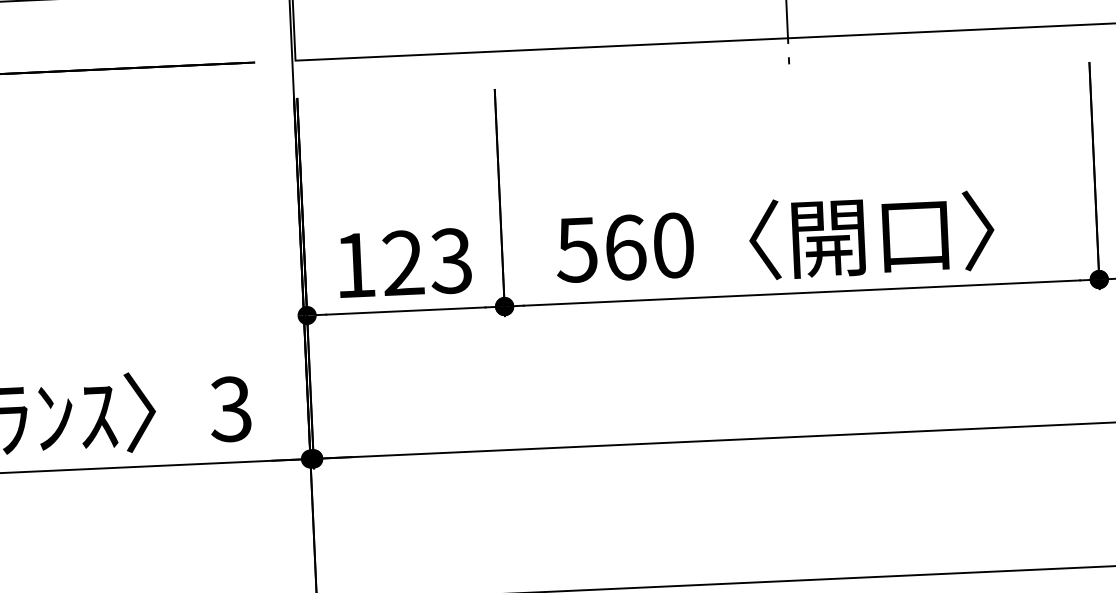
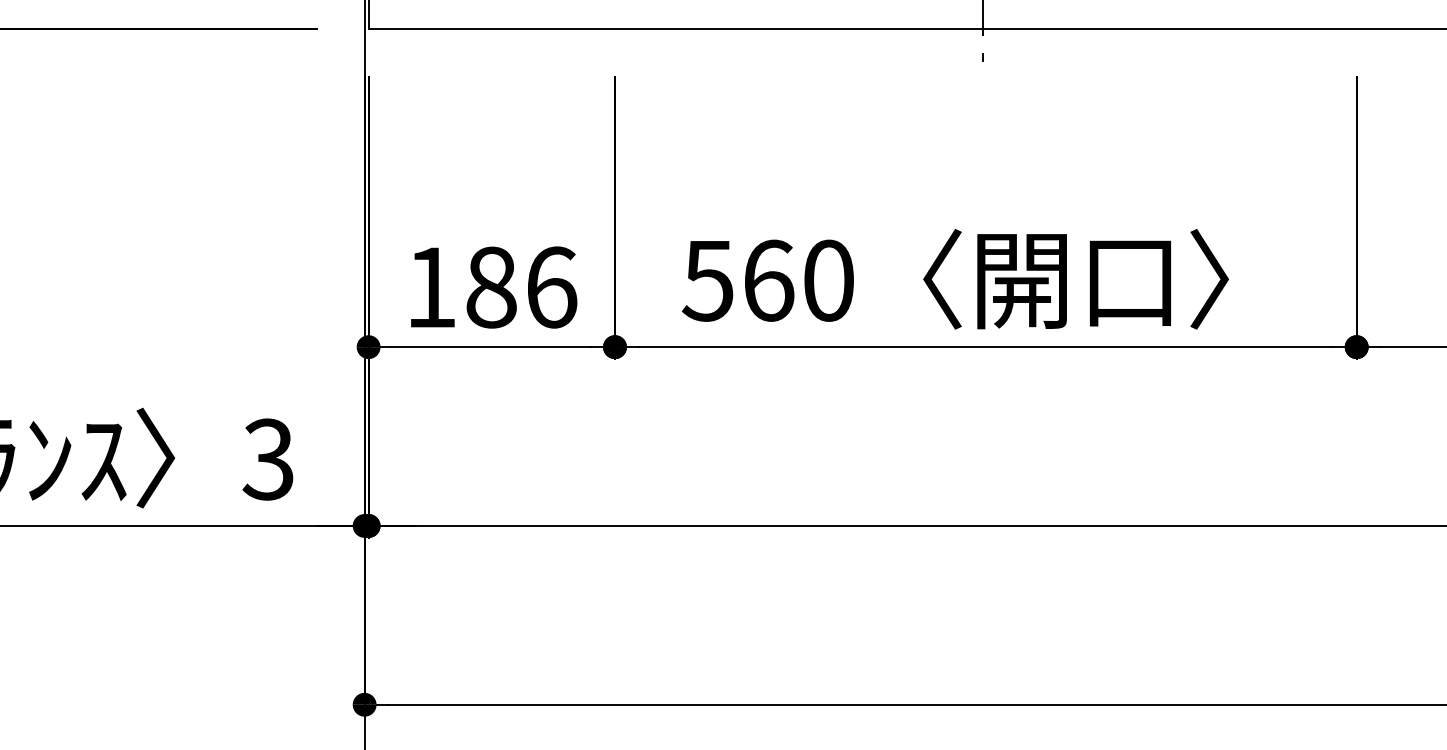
text: (427, 262) -> (521, 287), 123 -> 186

